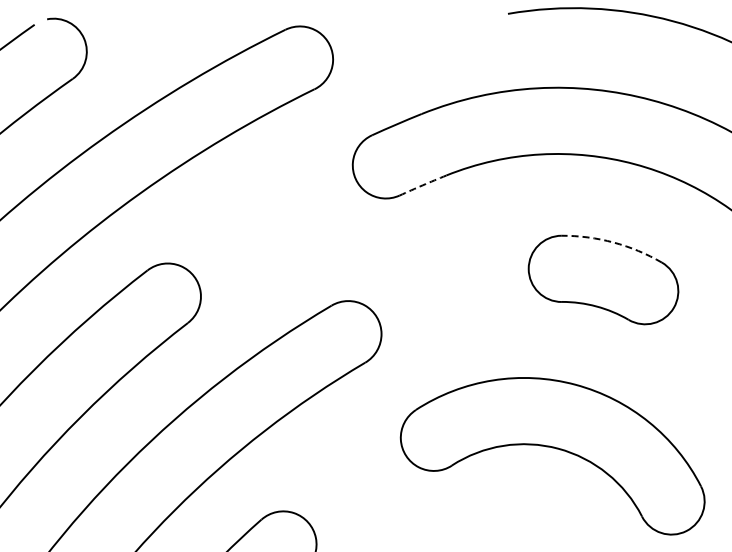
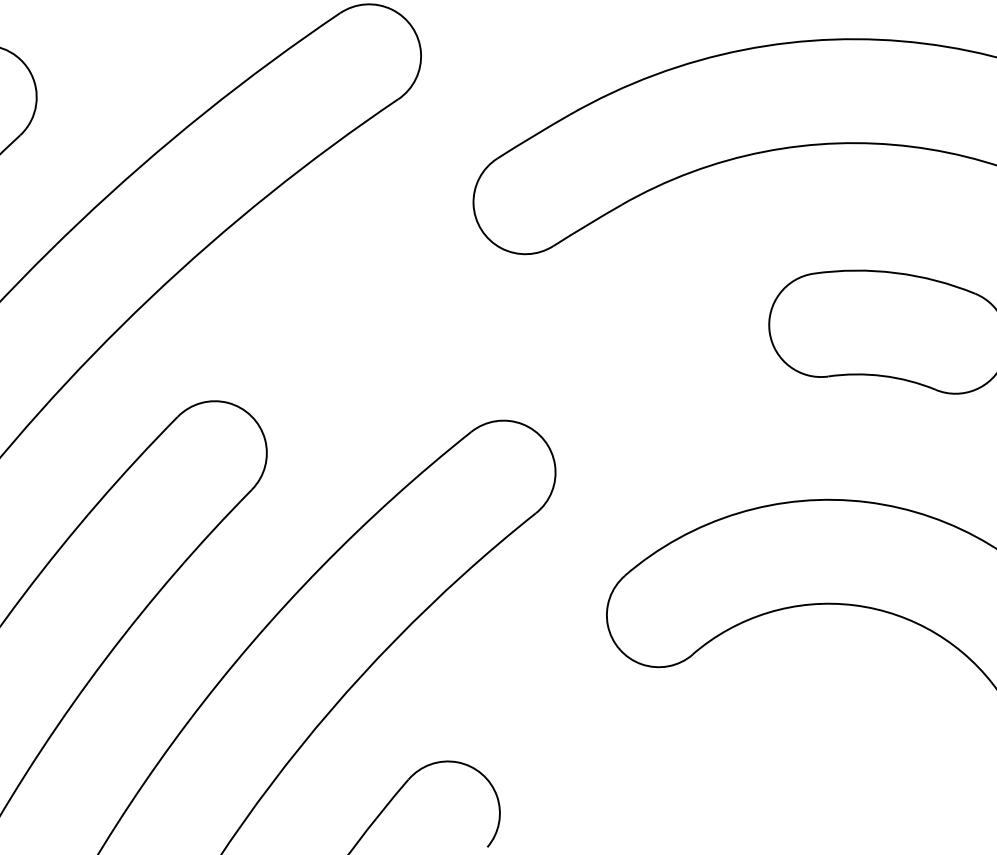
arc: (422, 185) -> (586, 225), dashed -> solid
arc: (613, 242) -> (895, 272), dashed -> solid

